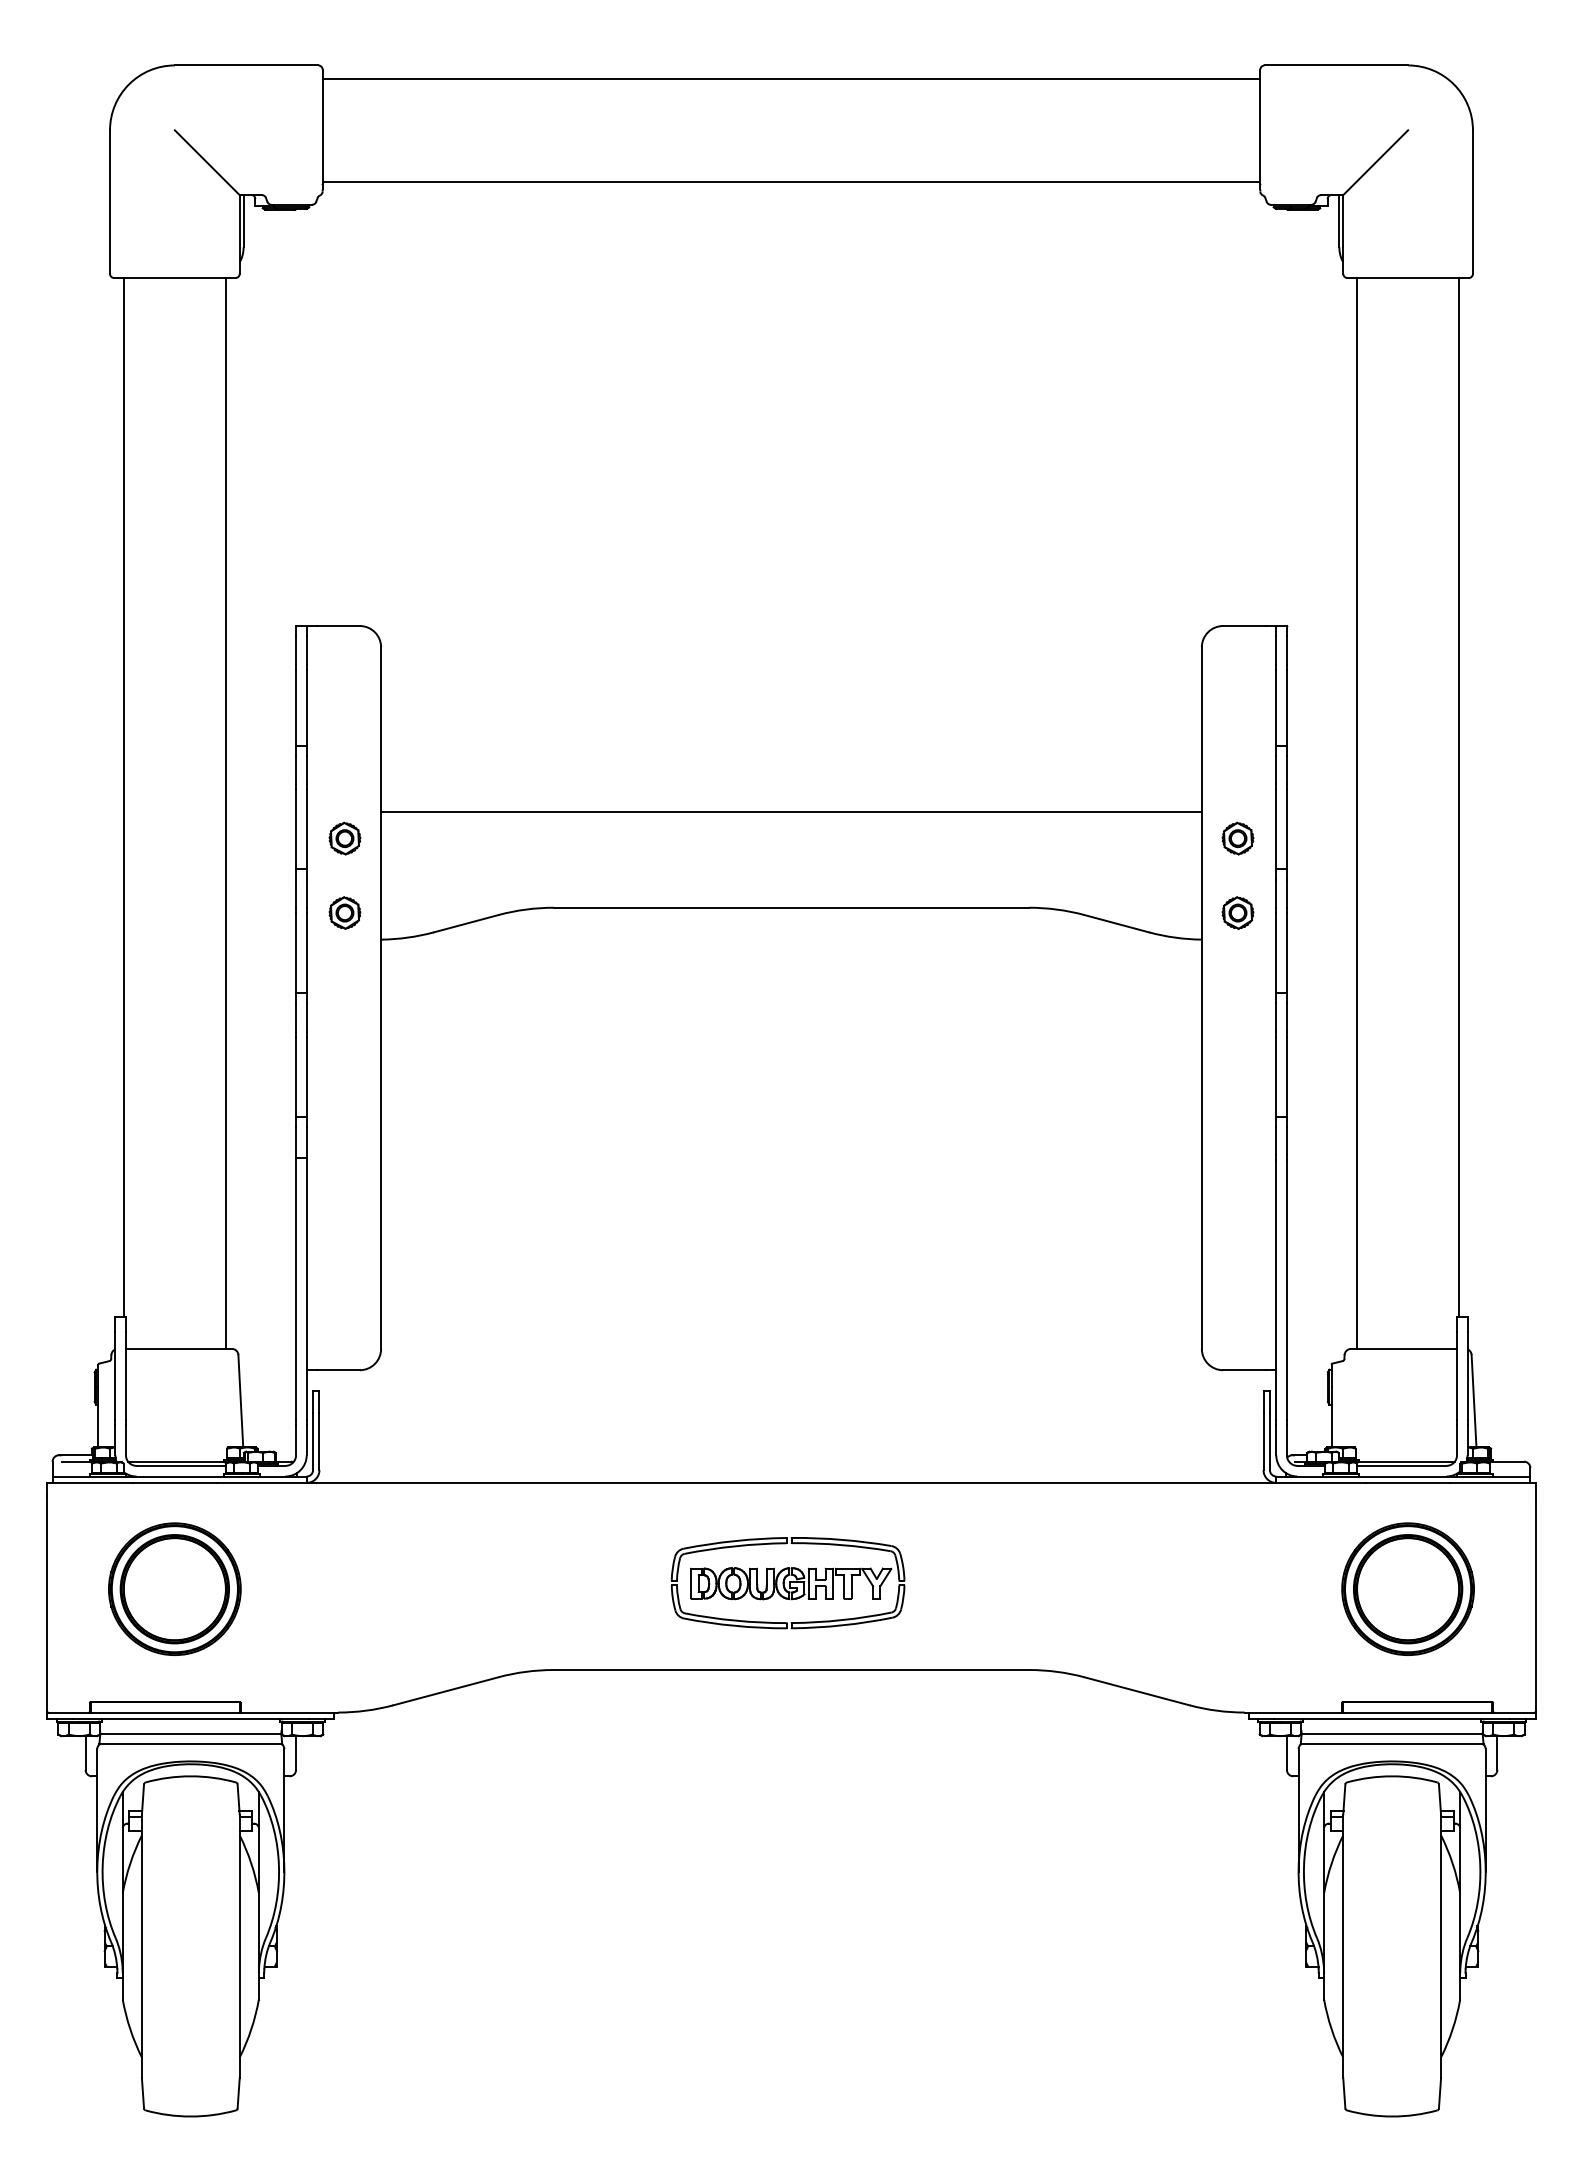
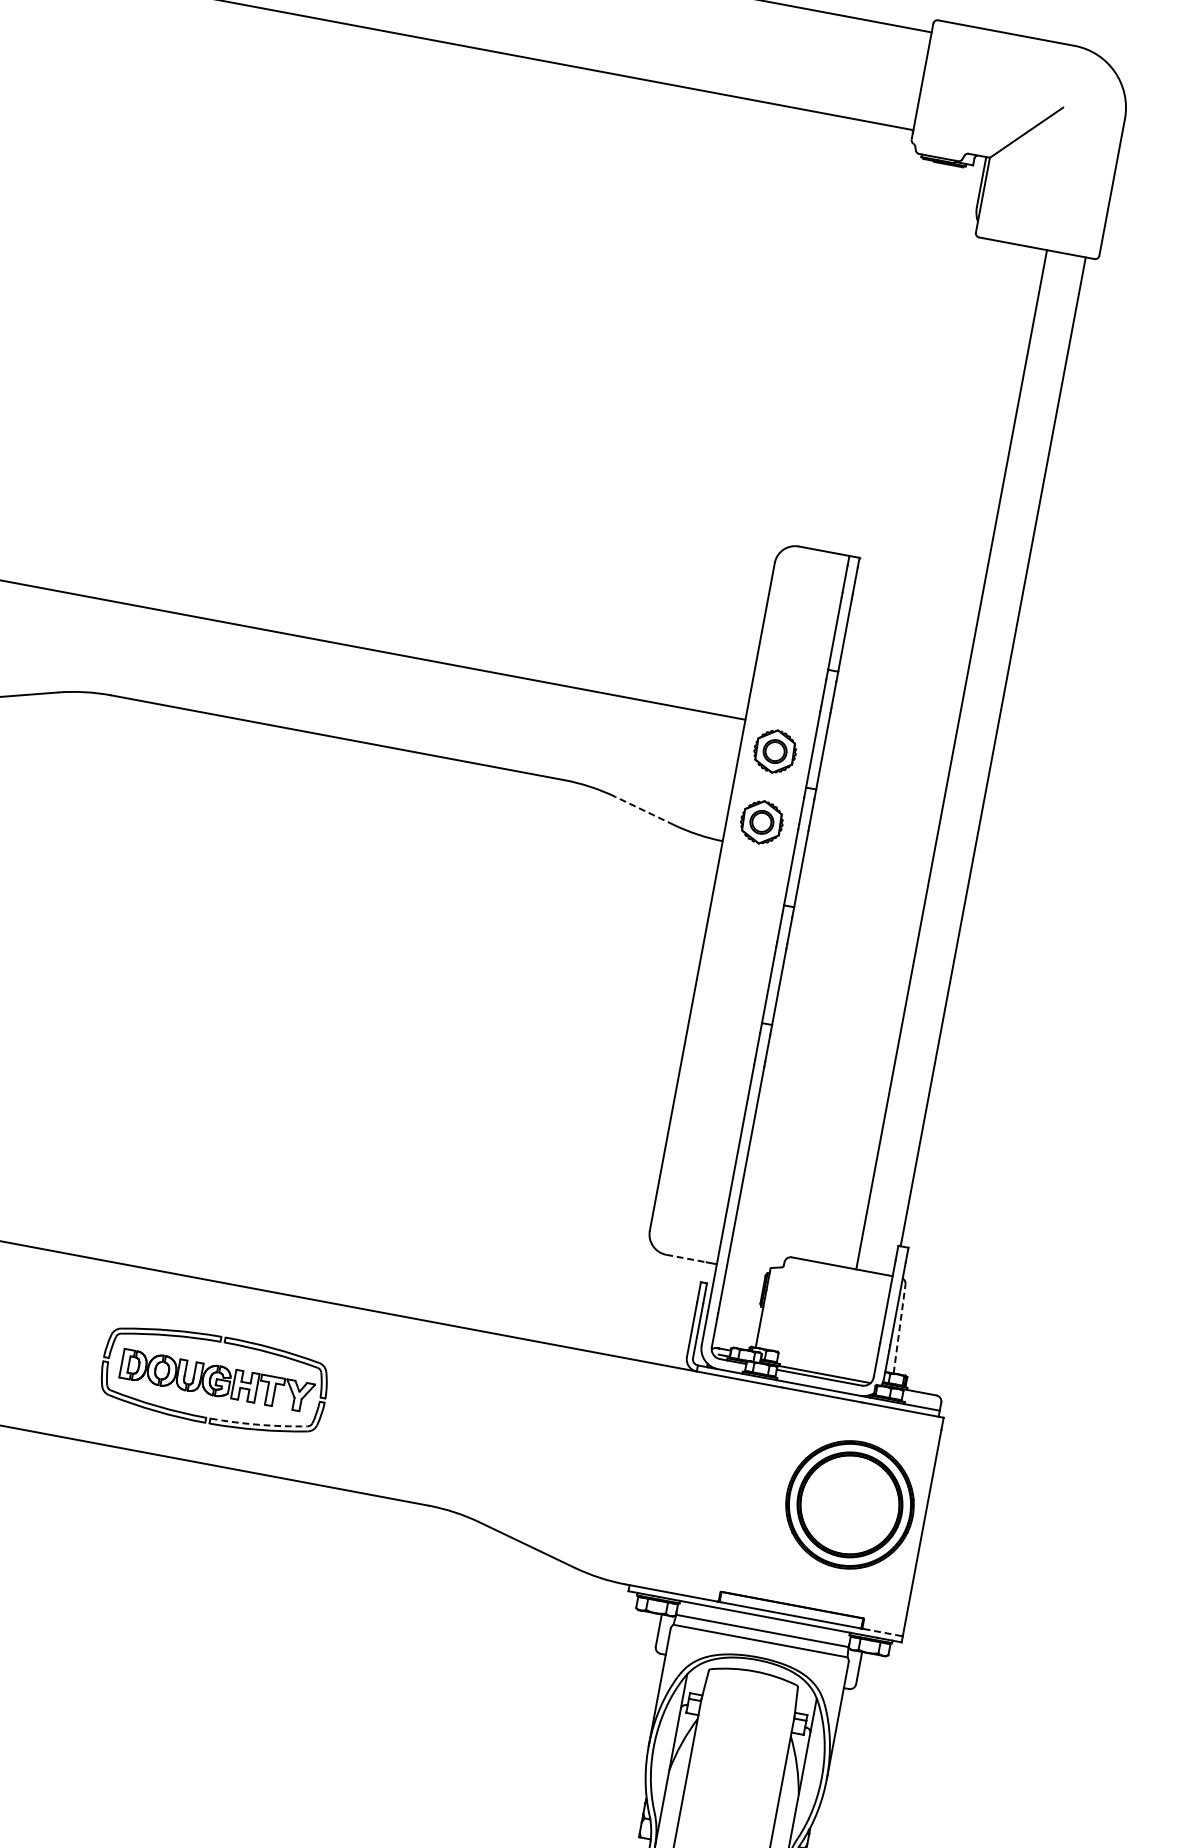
line: (1356, 813) -> (951, 759), moved
part: (1237, 838) -> (774, 751), size x1.4
part: (1237, 912) -> (761, 821), size x1.4
line: (1116, 923) -> (644, 810), solid -> dashed
line: (1244, 1370) -> (686, 1258), solid -> dashed
line: (1474, 1400) -> (900, 1328), solid -> dashed
part: (1407, 1588) -> (849, 1504), moved
arc: (841, 1620) -> (258, 1425), solid -> dashed
line: (1513, 1712) -> (881, 1632), solid -> dashed

